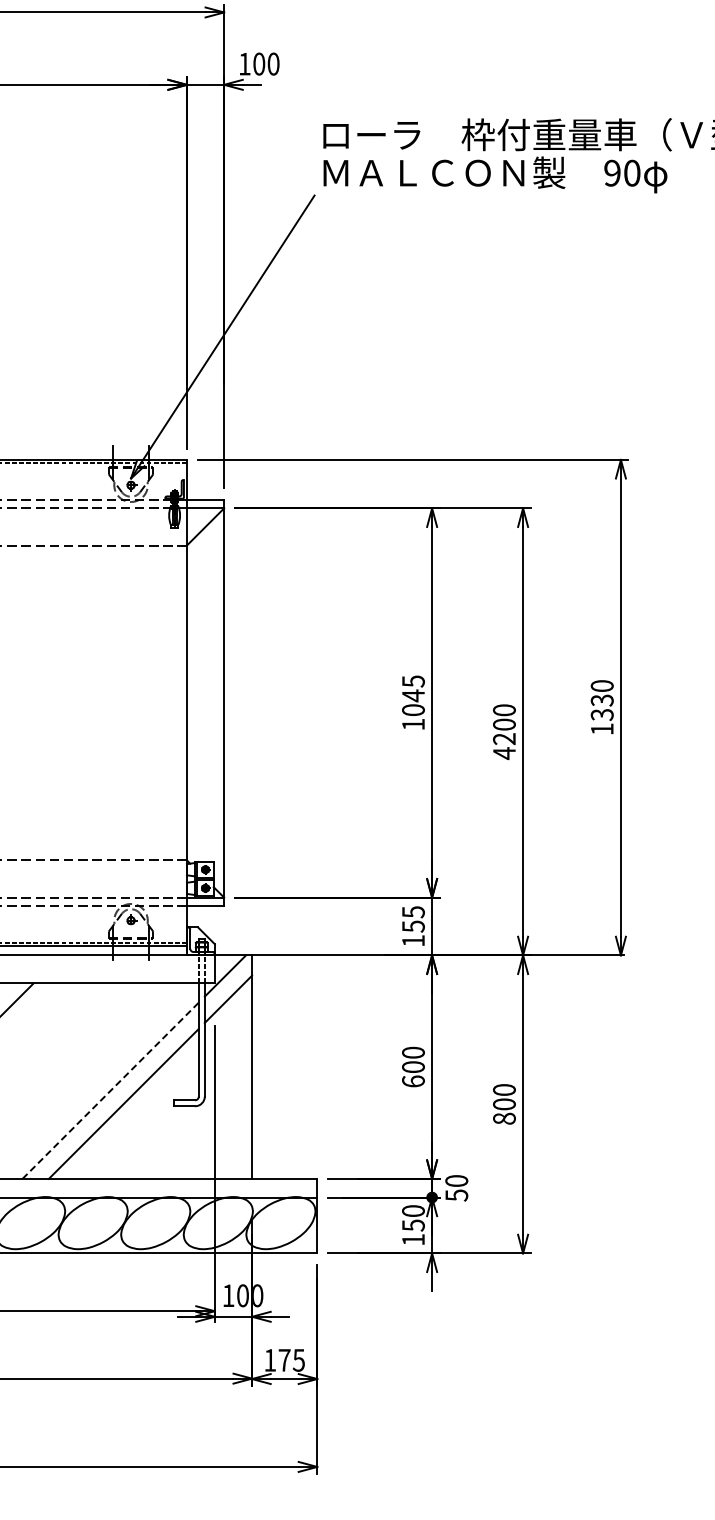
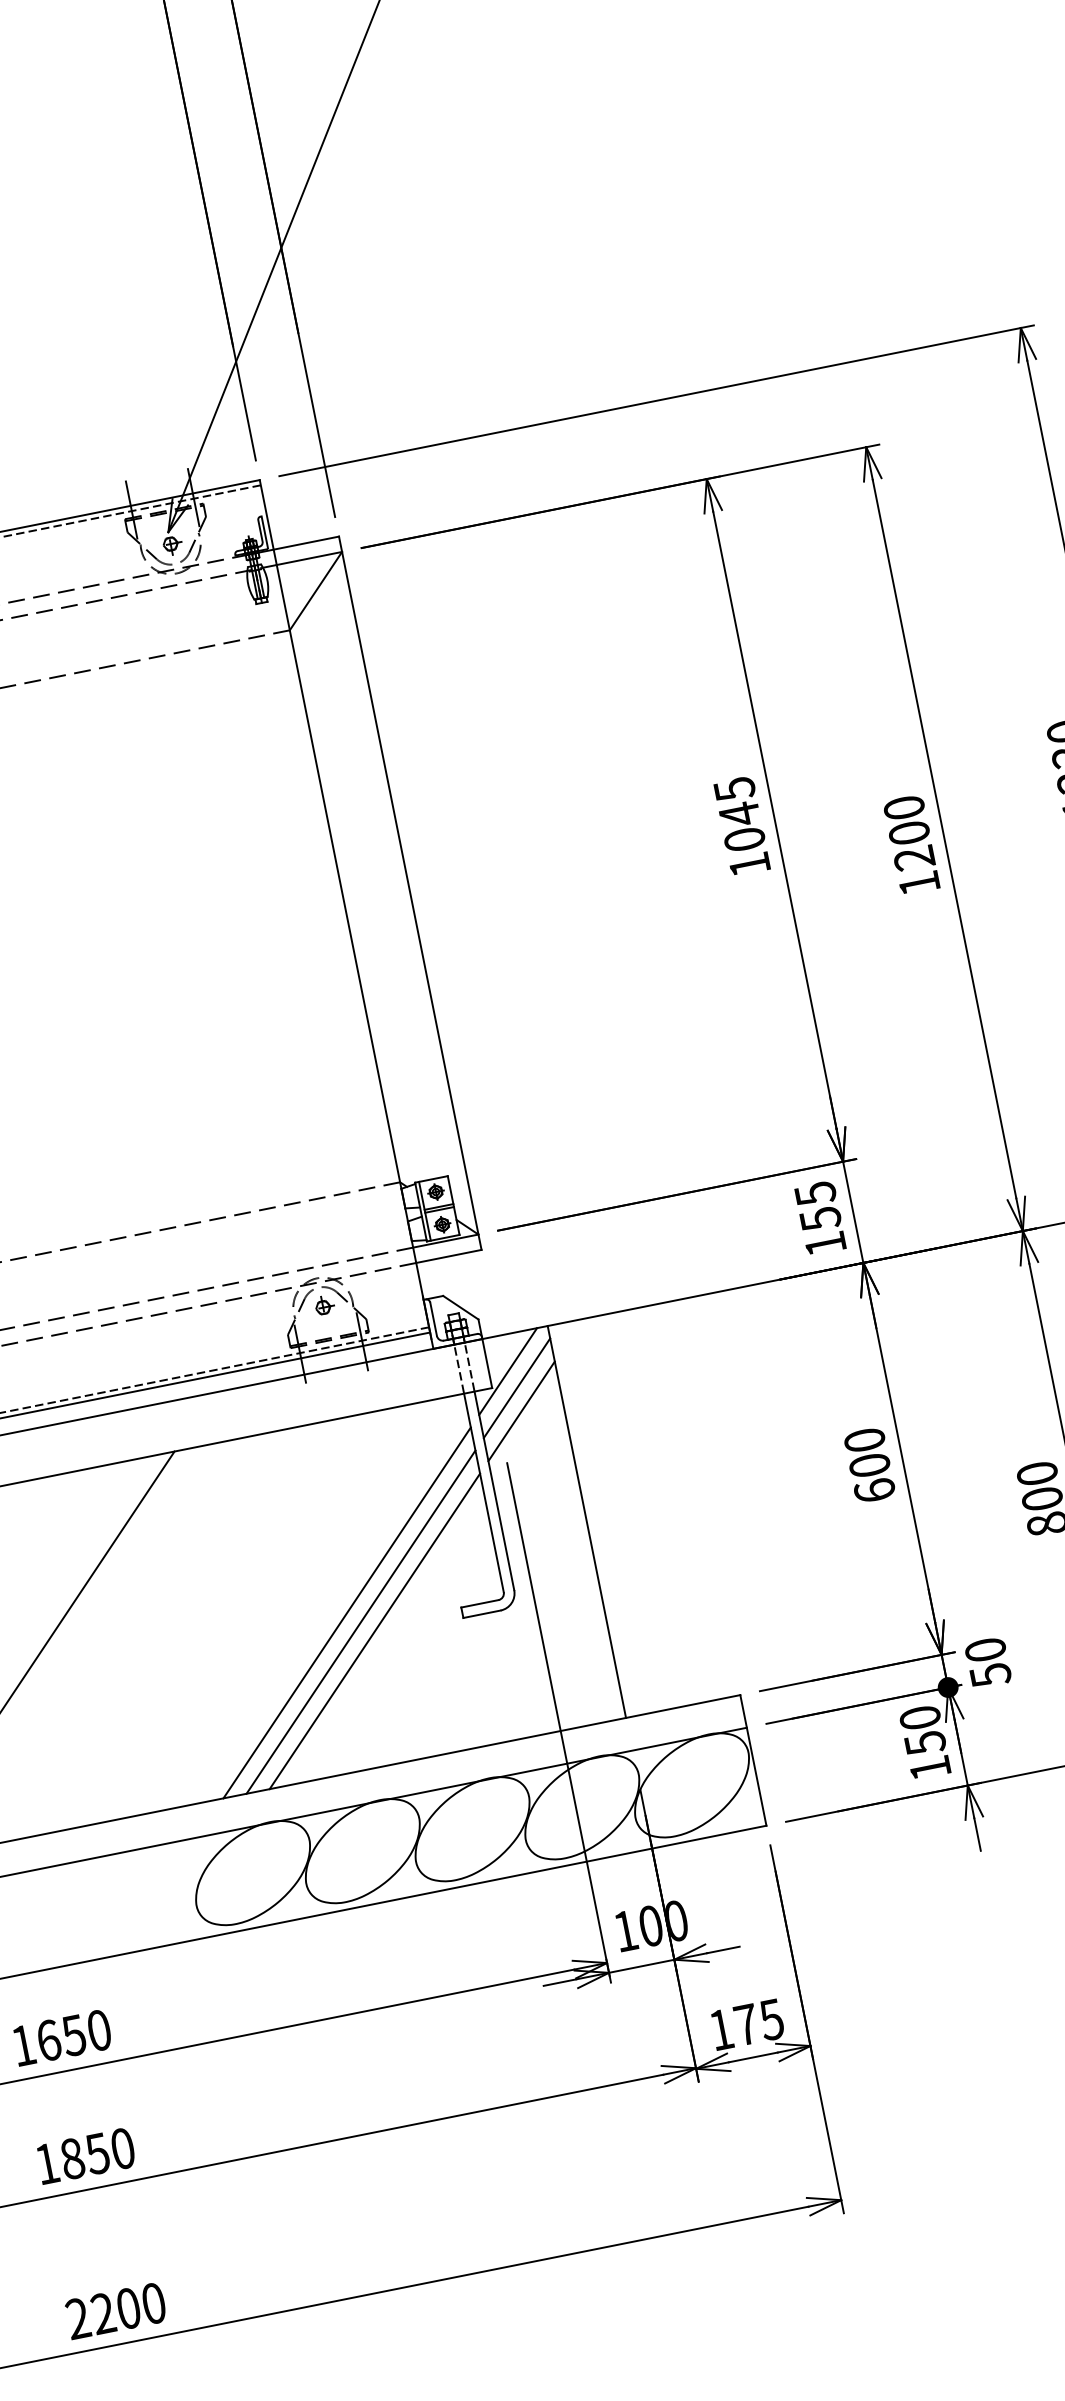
text: (504, 753) -> (919, 883), 4200 -> 1200
line: (228, 985) -> (516, 1387), added
line: (110, 1090) -> (346, 1612), dashed -> solid
line: (116, 1096) -> (359, 1620), added

